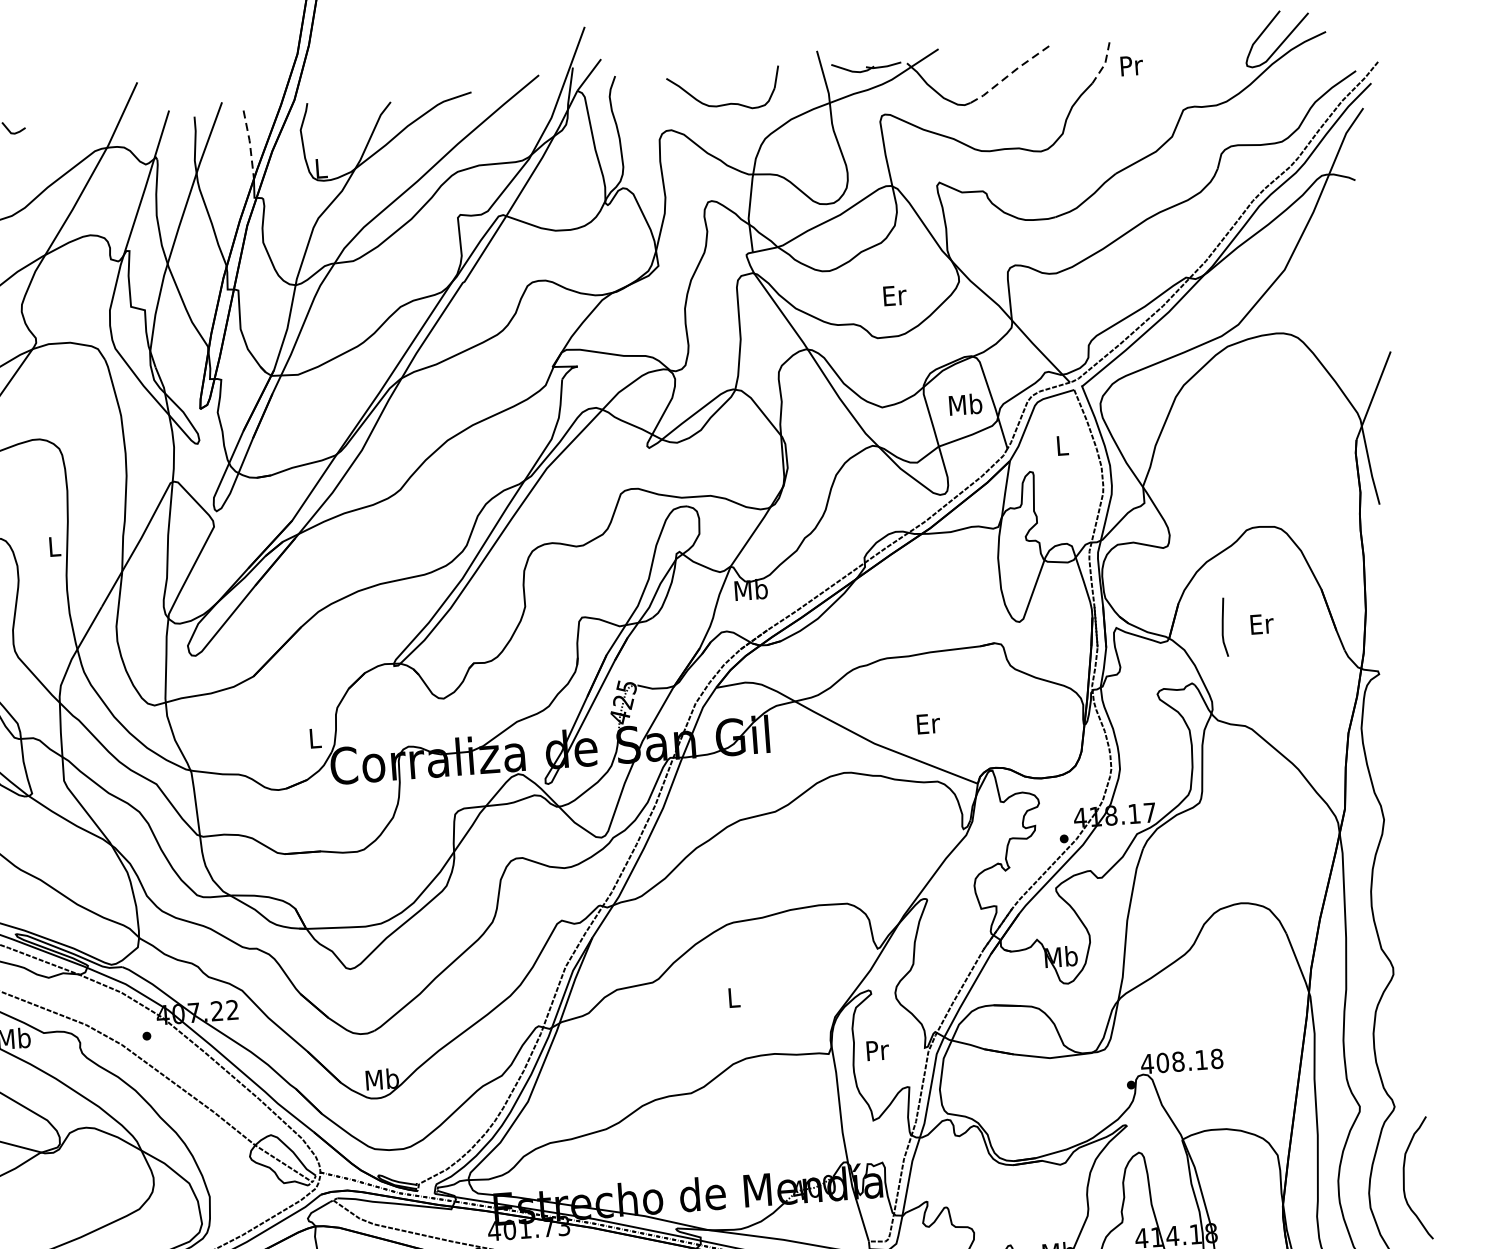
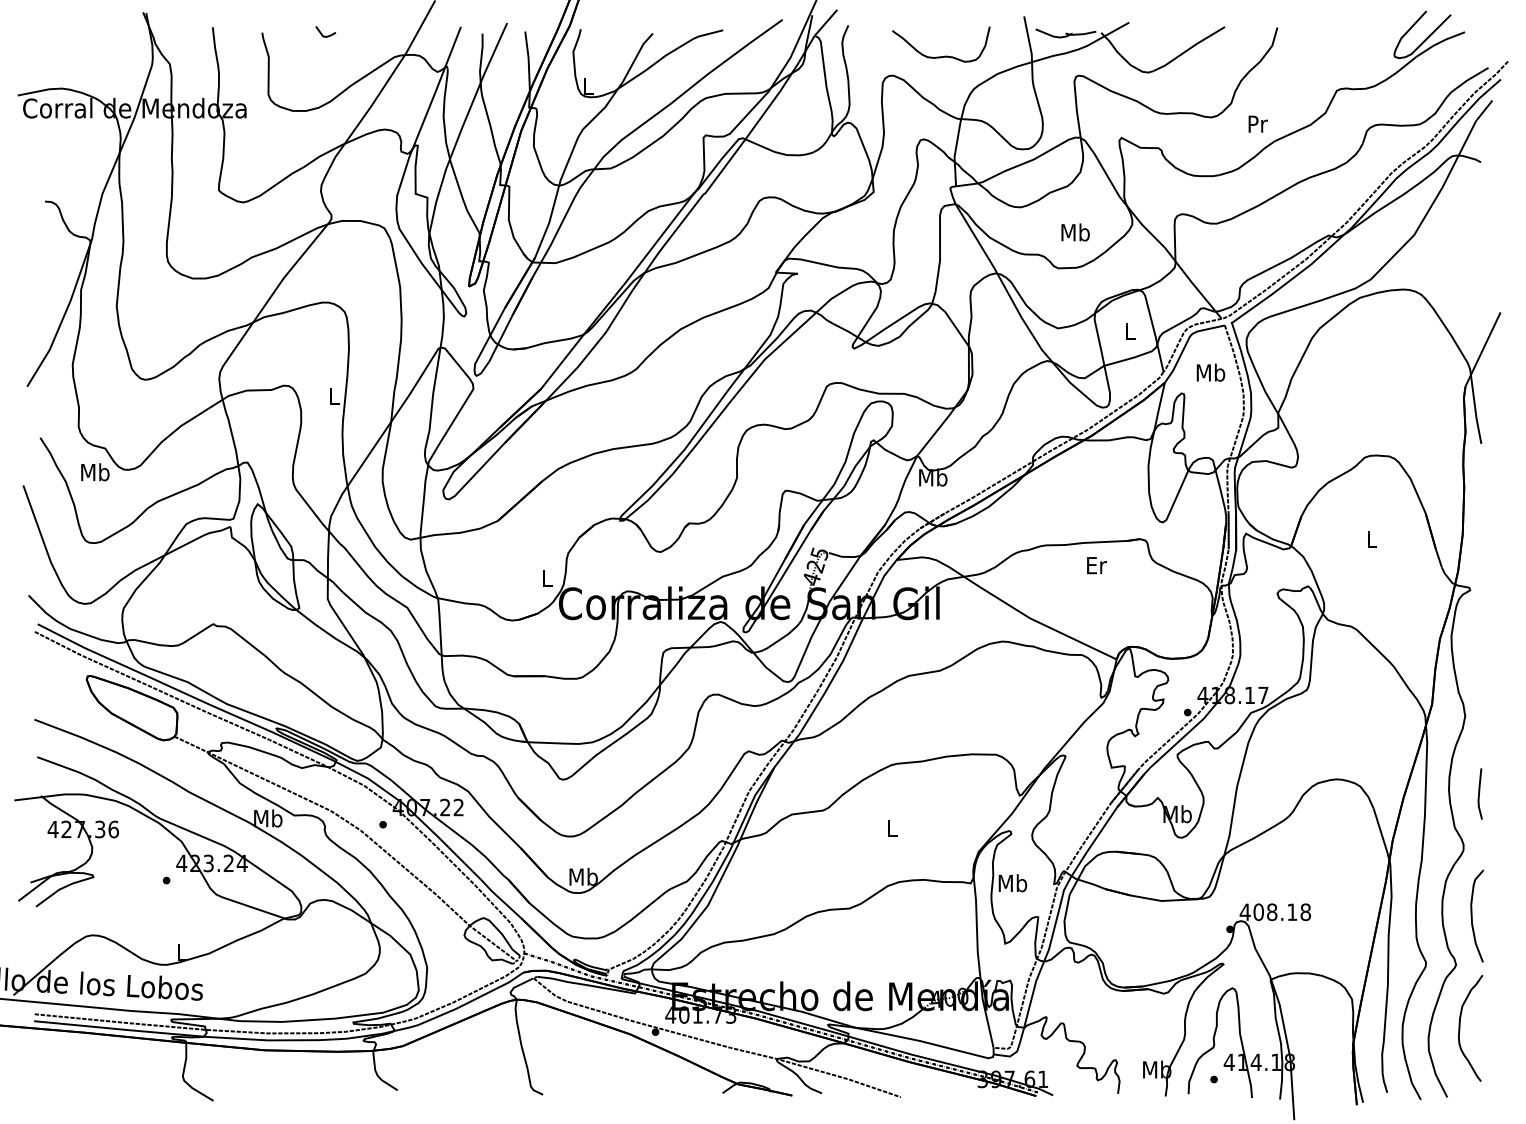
line: (1105, 63) -> (1272, 45), dashed -> solid
text: (1131, 65) -> (1257, 123), moved
line: (1010, 75) -> (1189, 49), dashed -> solid
line: (249, 144) -> (528, 61), dashed -> solid
text: (894, 295) -> (1075, 232), Er -> Mb
text: (966, 404) -> (1130, 331), Mb -> L
text: (1061, 445) -> (1210, 372), L -> Mb
text: (1262, 623) -> (1372, 539), Er -> L
line: (1223, 626) -> (1479, 793), moved
text: (928, 723) -> (1096, 565), moved
curve: (1409, 1048) -> (1472, 915), added
text: (876, 1050) -> (1012, 883), Pr -> Mb

